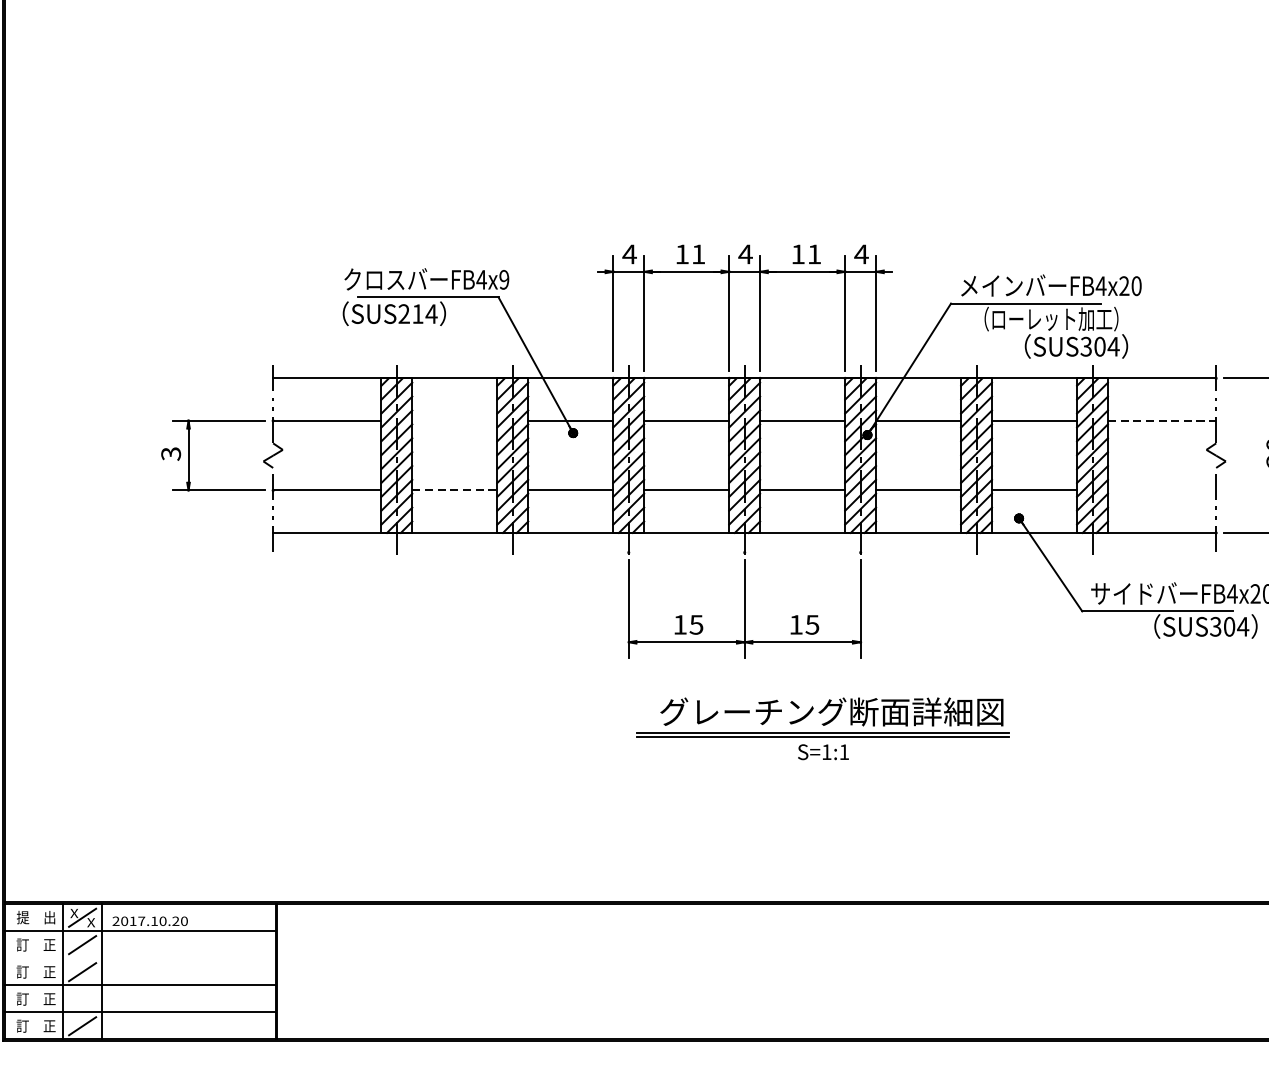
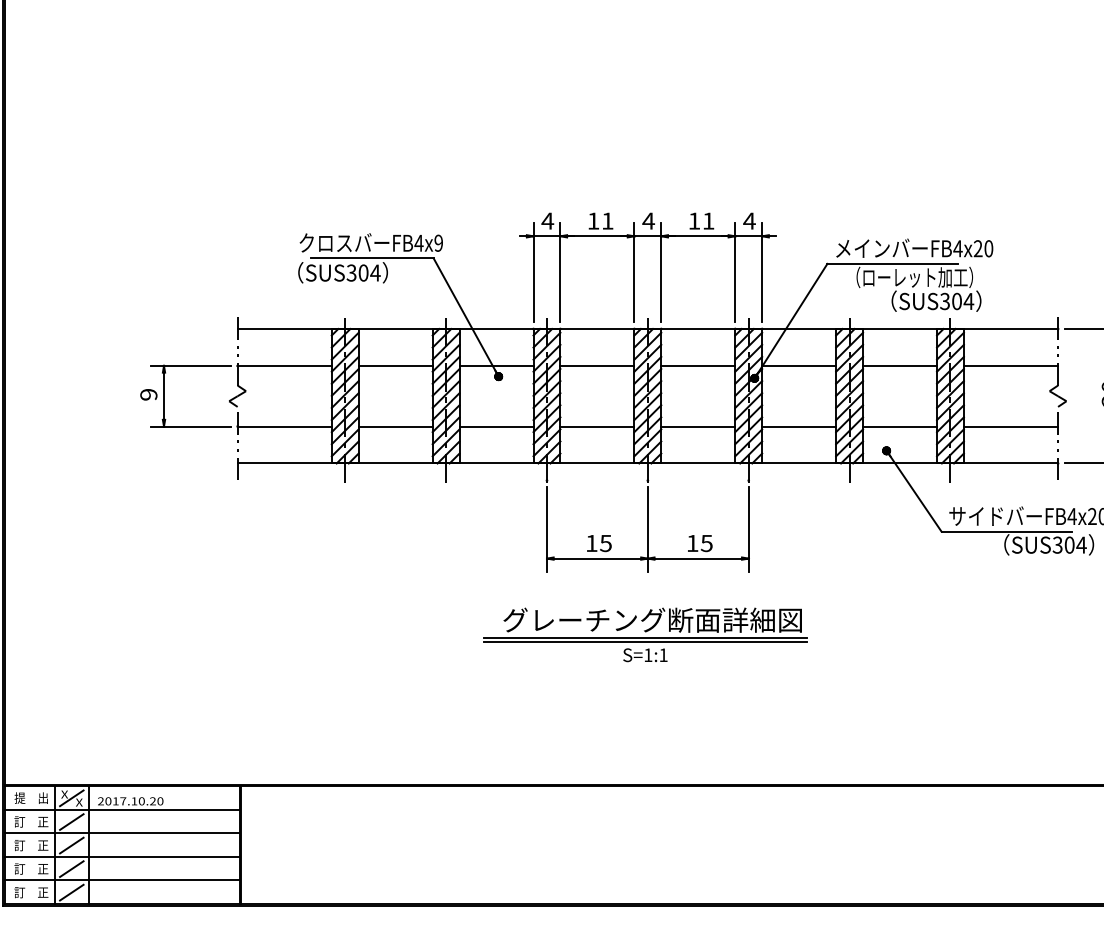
text: (410, 313) -> (357, 272), SUS214 -> SUS304
line: (454, 420) -> (395, 365), added
line: (1162, 420) -> (1011, 365), dashed -> solid
text: (170, 453) -> (148, 394), 3 -> 9
line: (454, 490) -> (395, 426), dashed -> solid
line: (1161, 490) -> (1010, 426), added
part: (823, 728) -> (645, 634), moved
line: (139, 958) -> (121, 833), added
line: (82, 998) -> (71, 868), added

